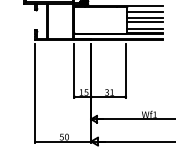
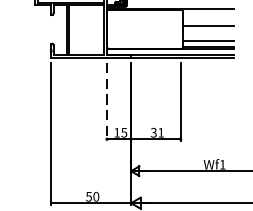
line: (145, 11) -> (209, 16), removed
line: (145, 22) -> (209, 32), removed
line: (74, 71) -> (107, 102), solid -> dashed

